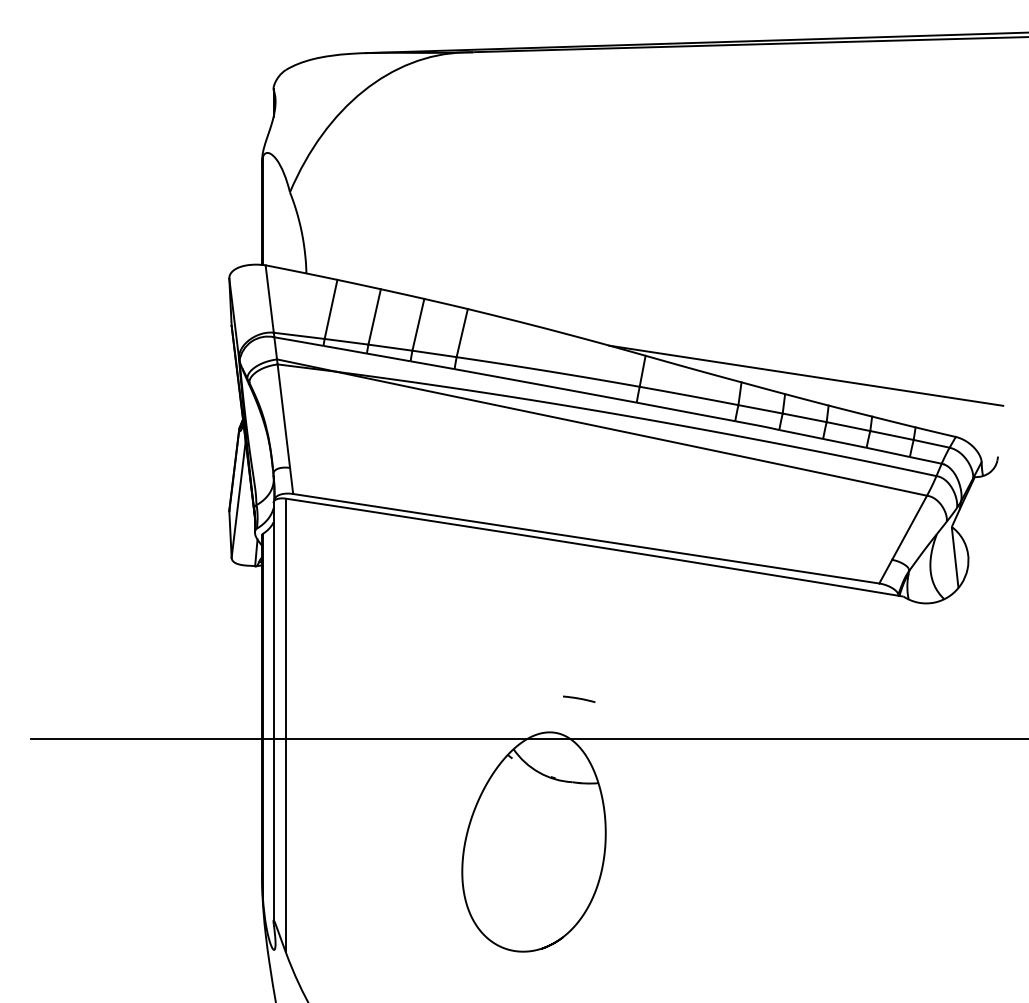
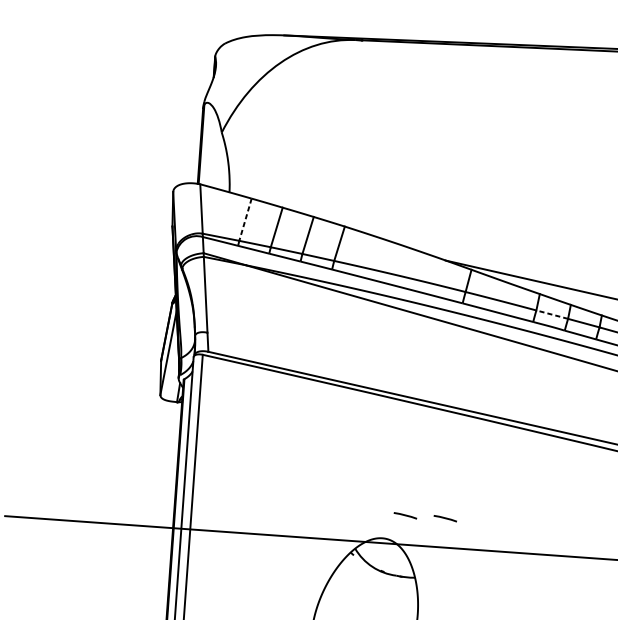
line: (330, 309) -> (245, 219), solid -> dashed
line: (760, 409) -> (552, 314), solid -> dashed
line: (634, 698) -> (445, 518), added

